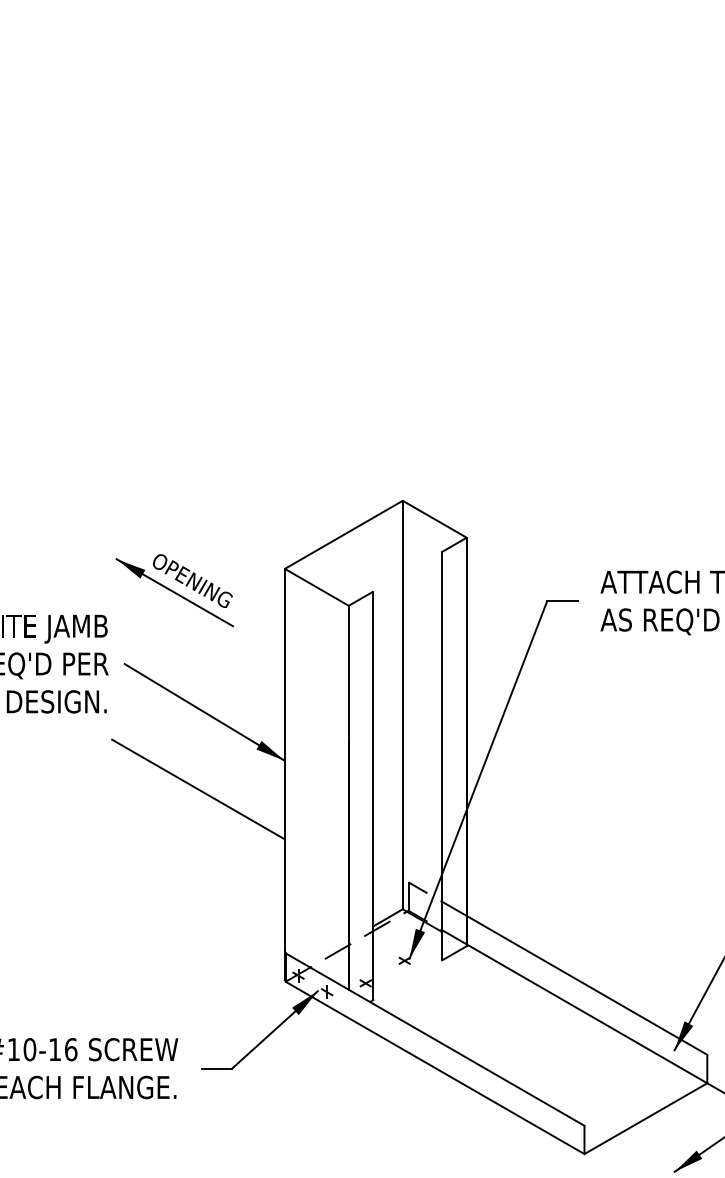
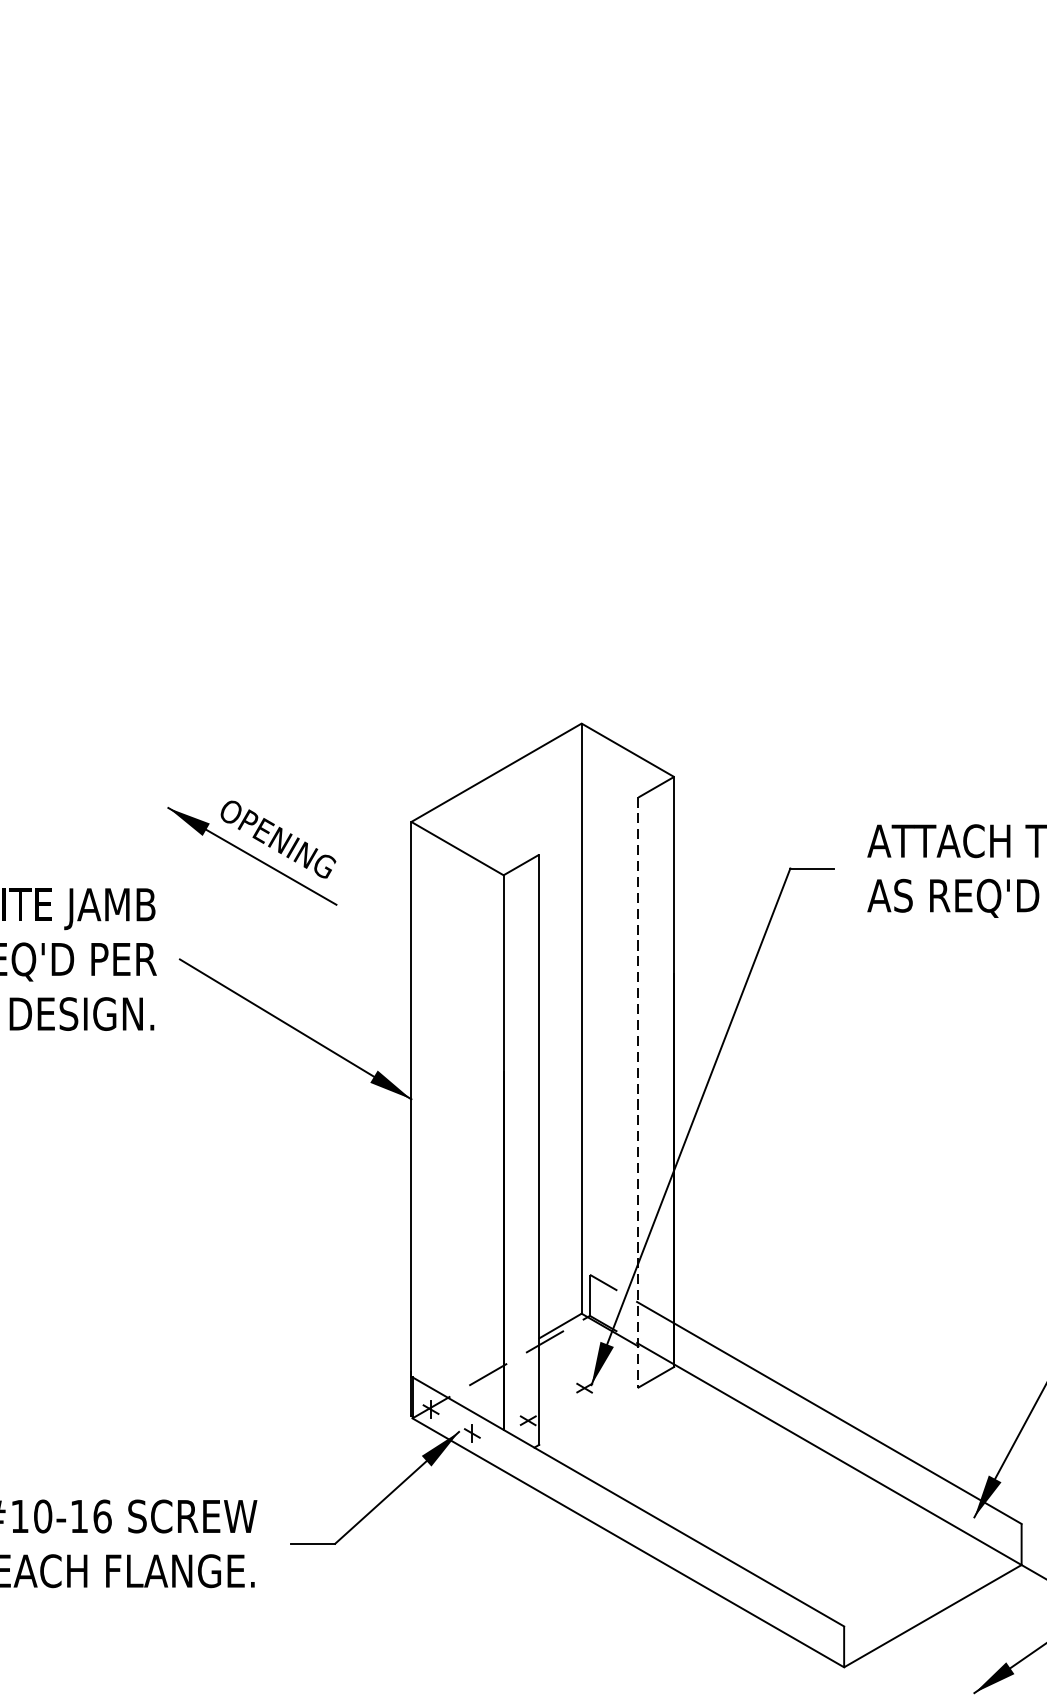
line: (442, 756) -> (639, 1092), solid -> dashed
line: (198, 789) -> (286, 1140), removed

